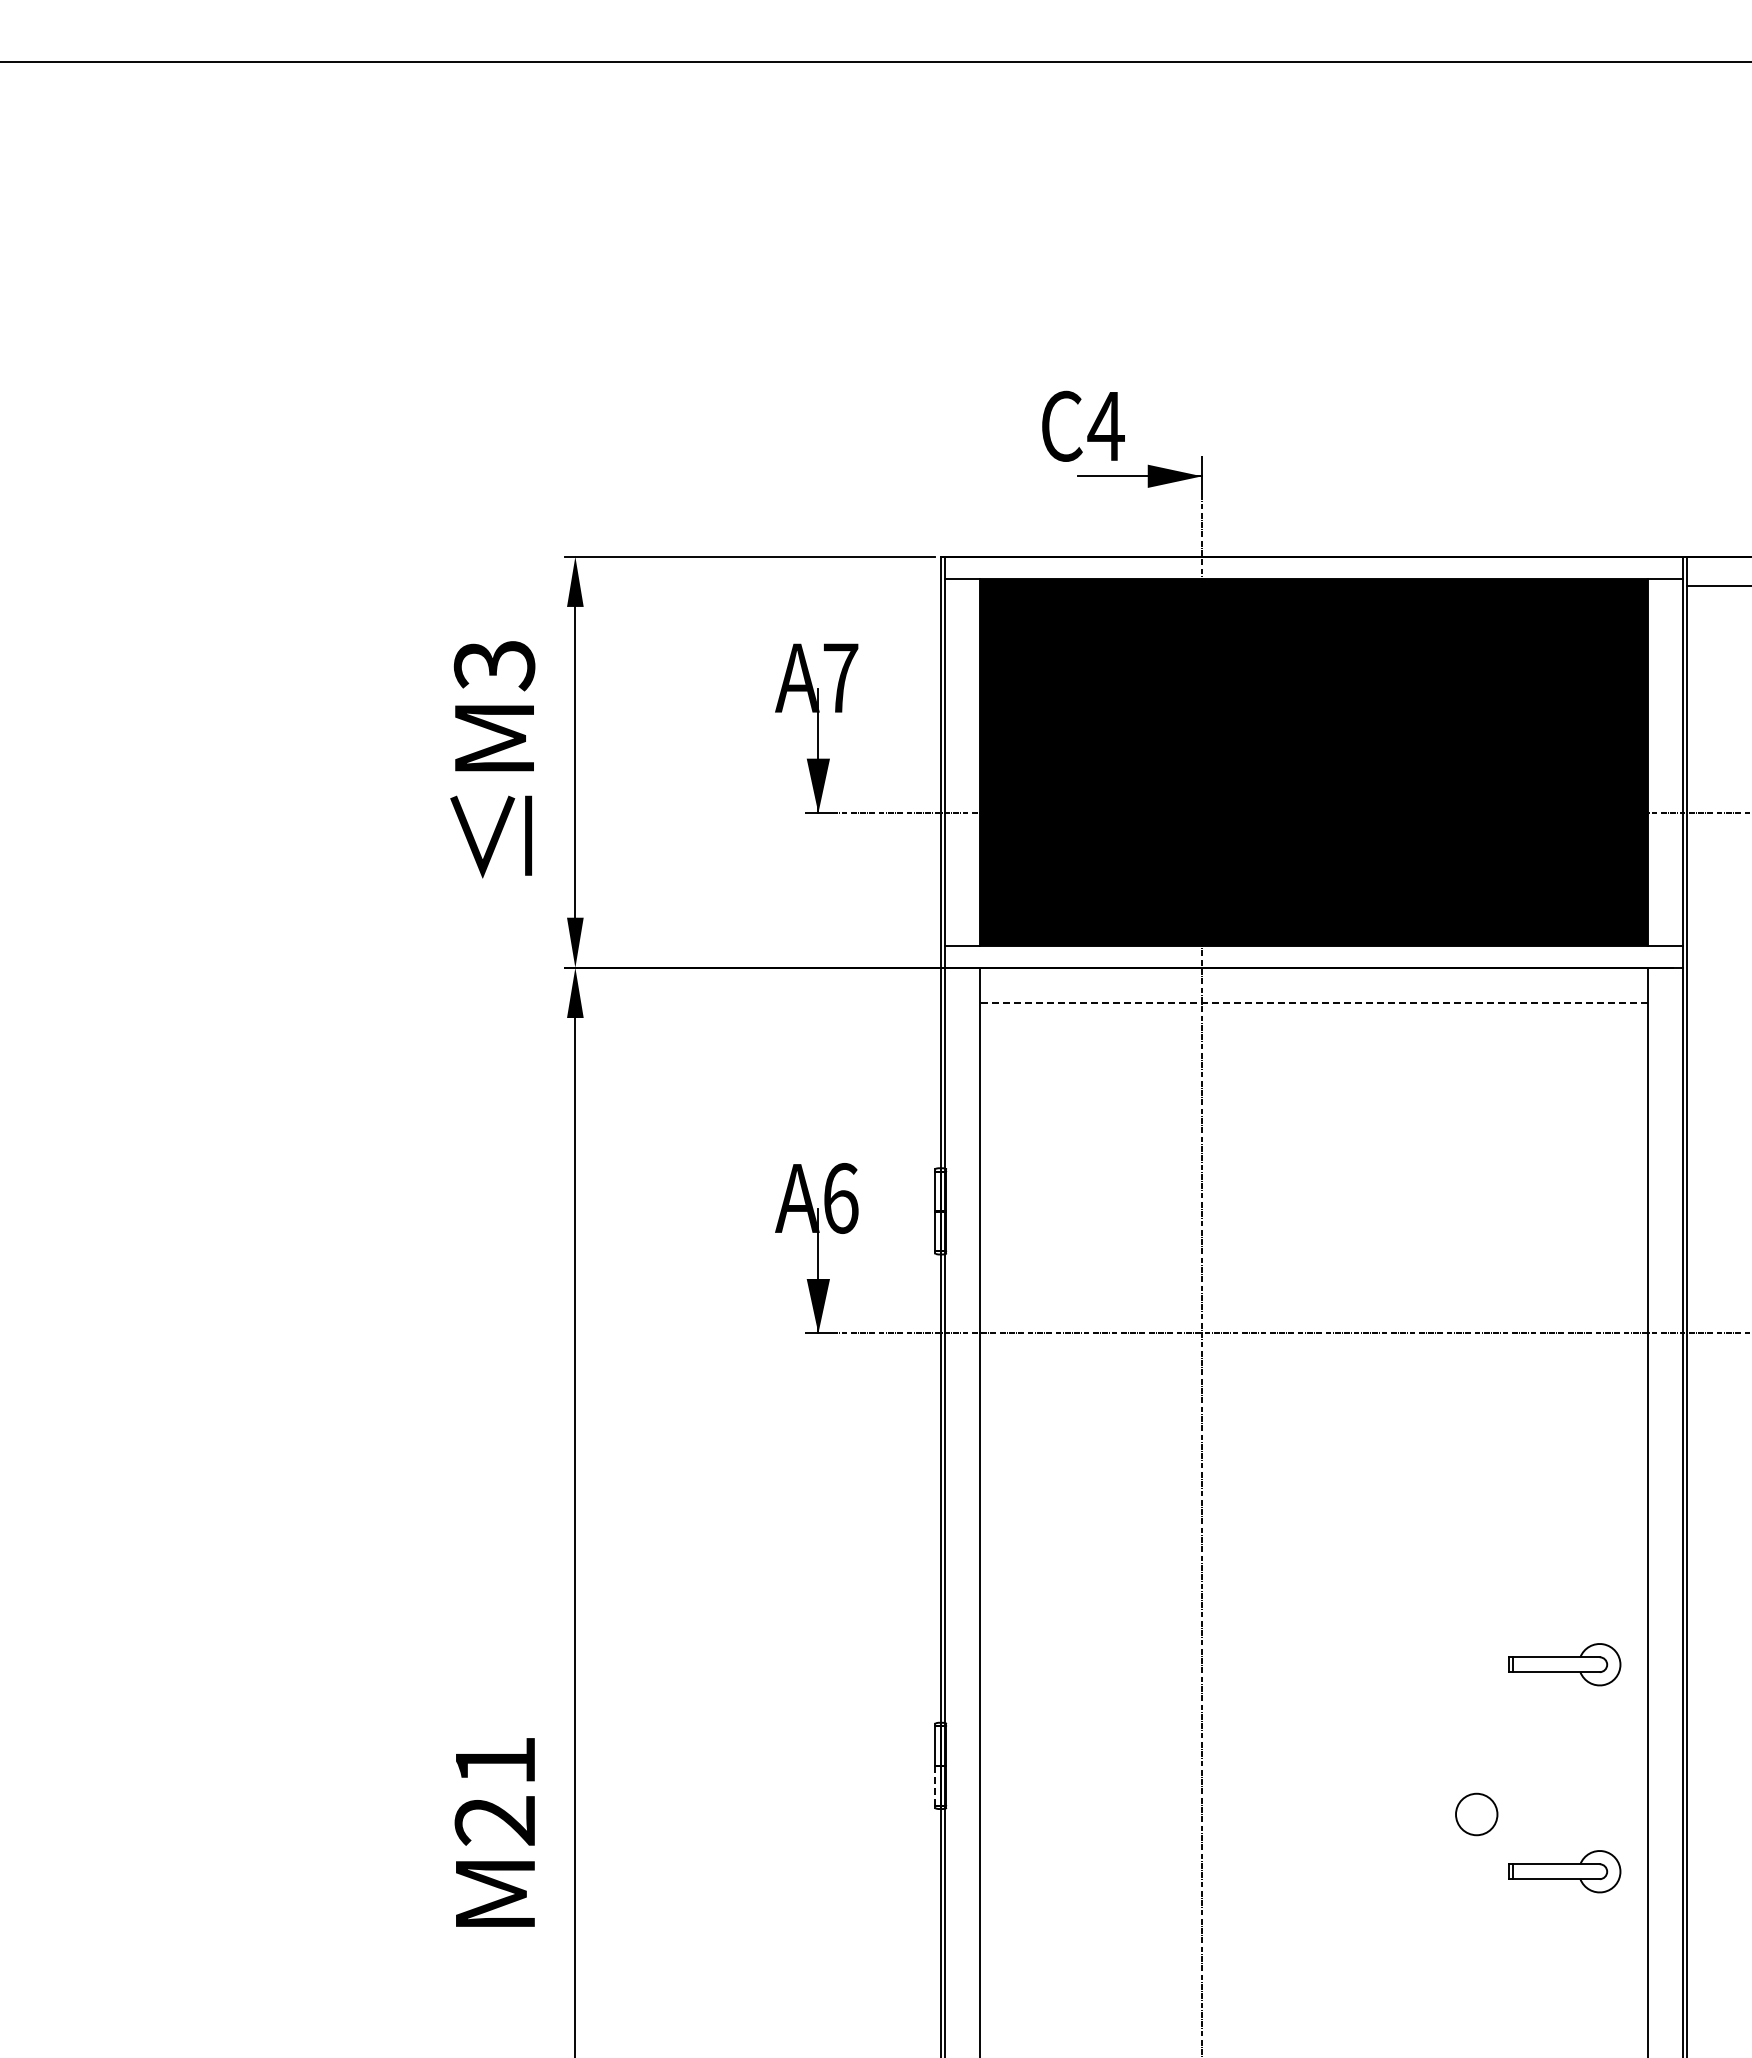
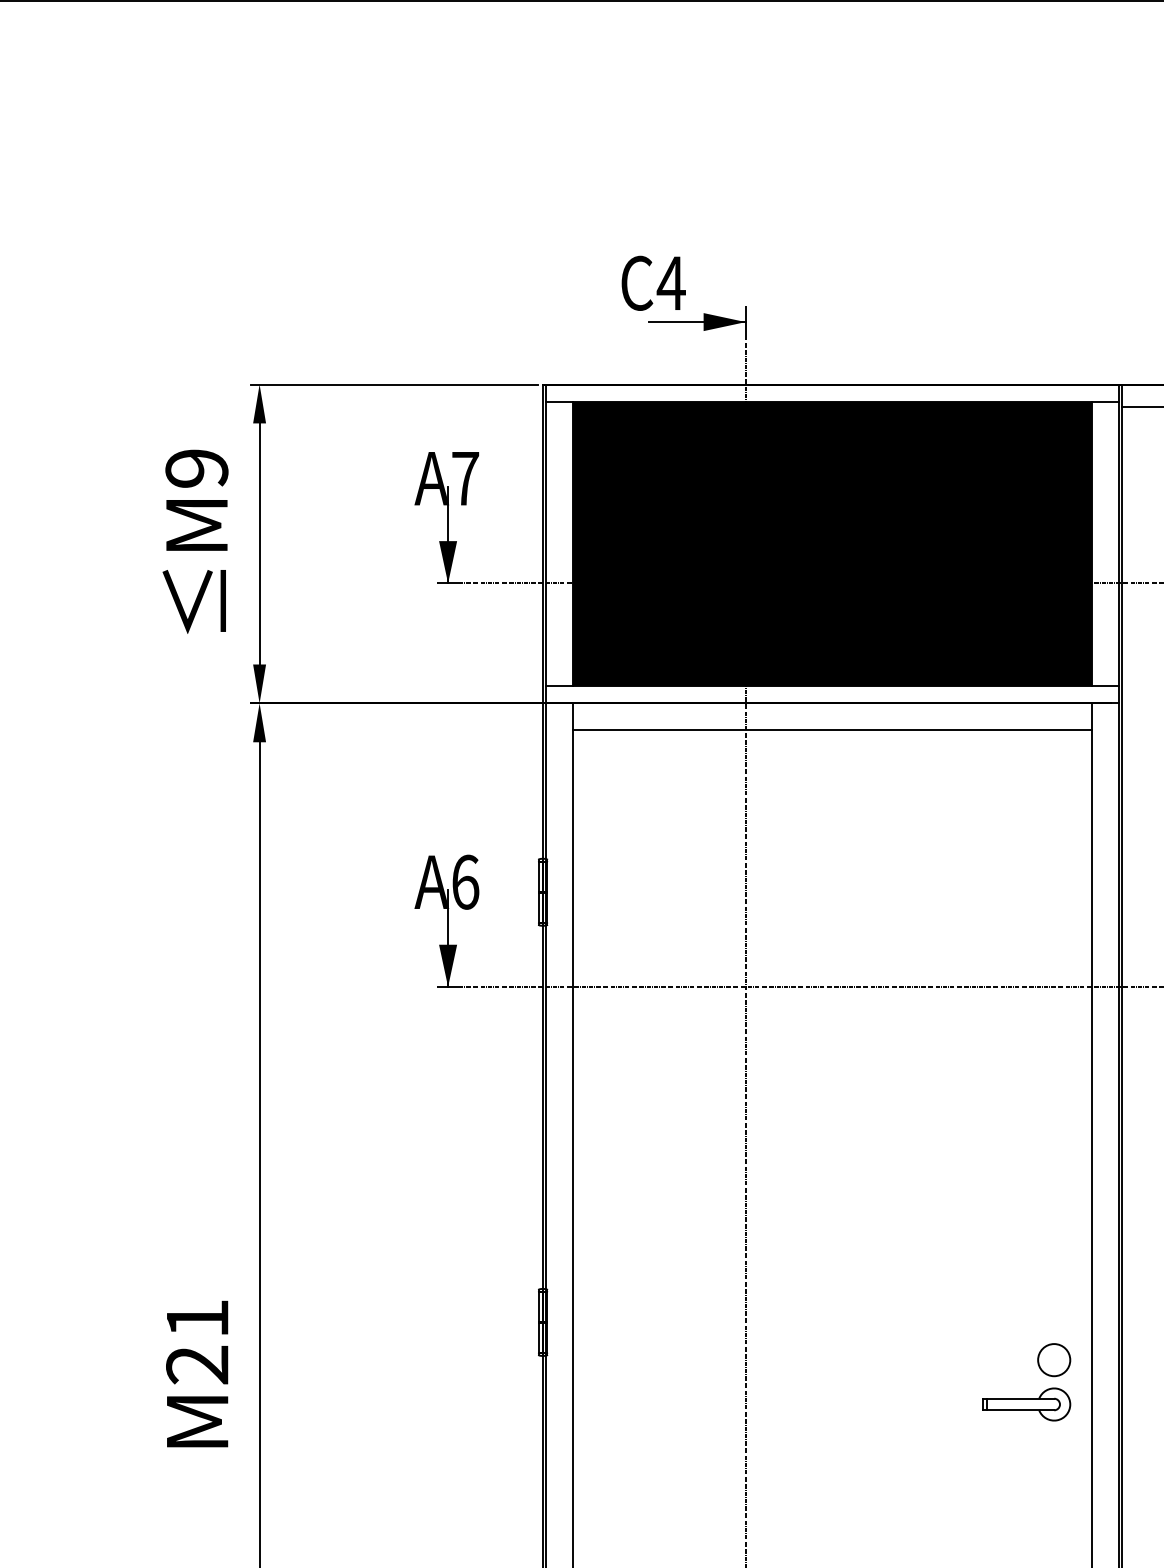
text: (494, 666) -> (196, 469), M3 -> M9
line: (1313, 1002) -> (832, 730), dashed -> solid
part: (1564, 1664) -> (1026, 1243), removed
line: (935, 1785) -> (538, 1337), dashed -> solid
circle: (1476, 1814) -> (1054, 1360), moved

